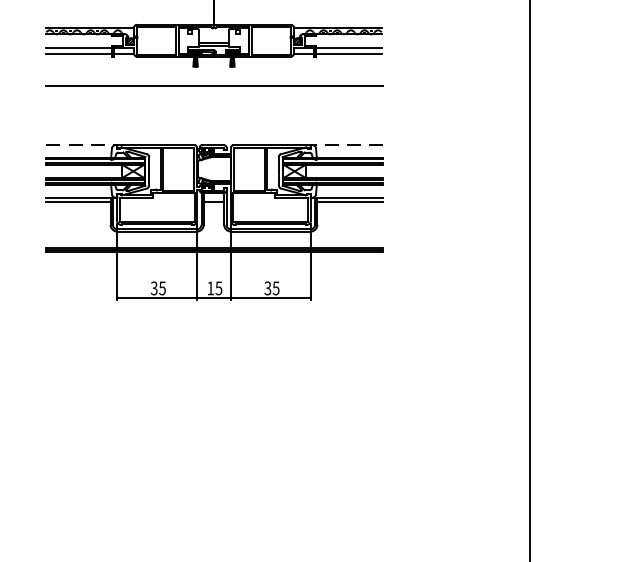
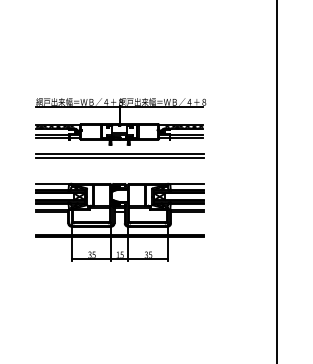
line: (213, 94) -> (119, 158), added
line: (82, 144) -> (54, 183), dashed -> solid
line: (346, 144) -> (185, 183), dashed -> solid

